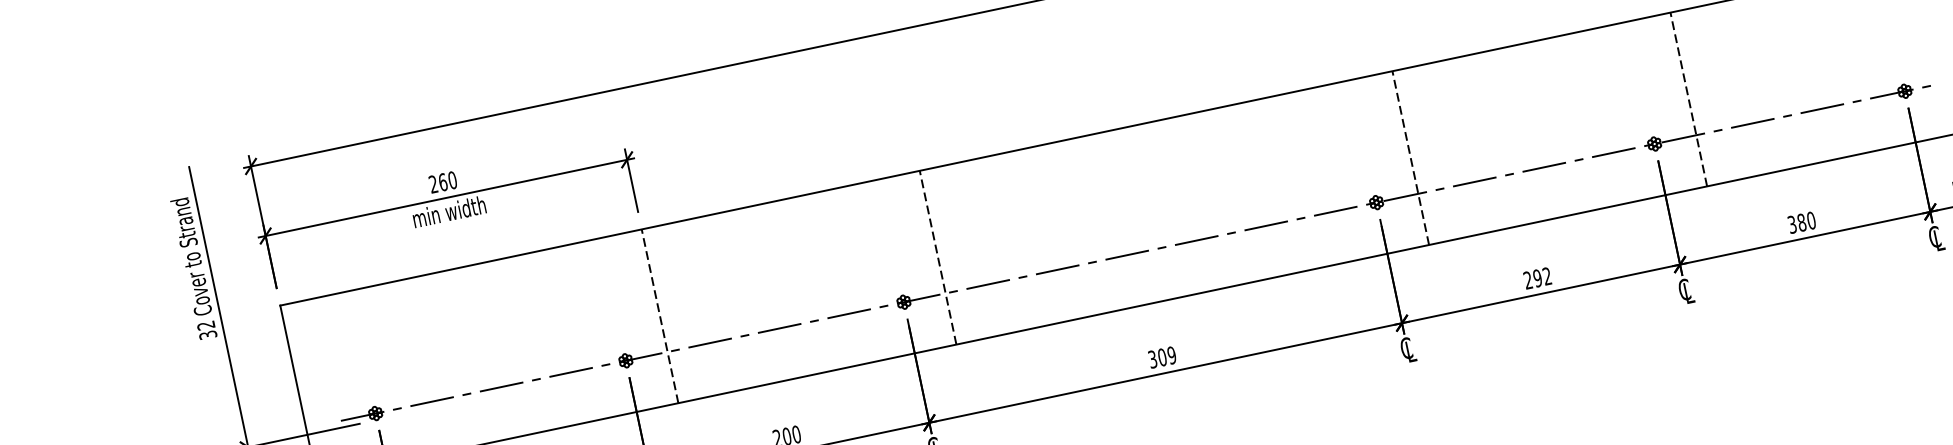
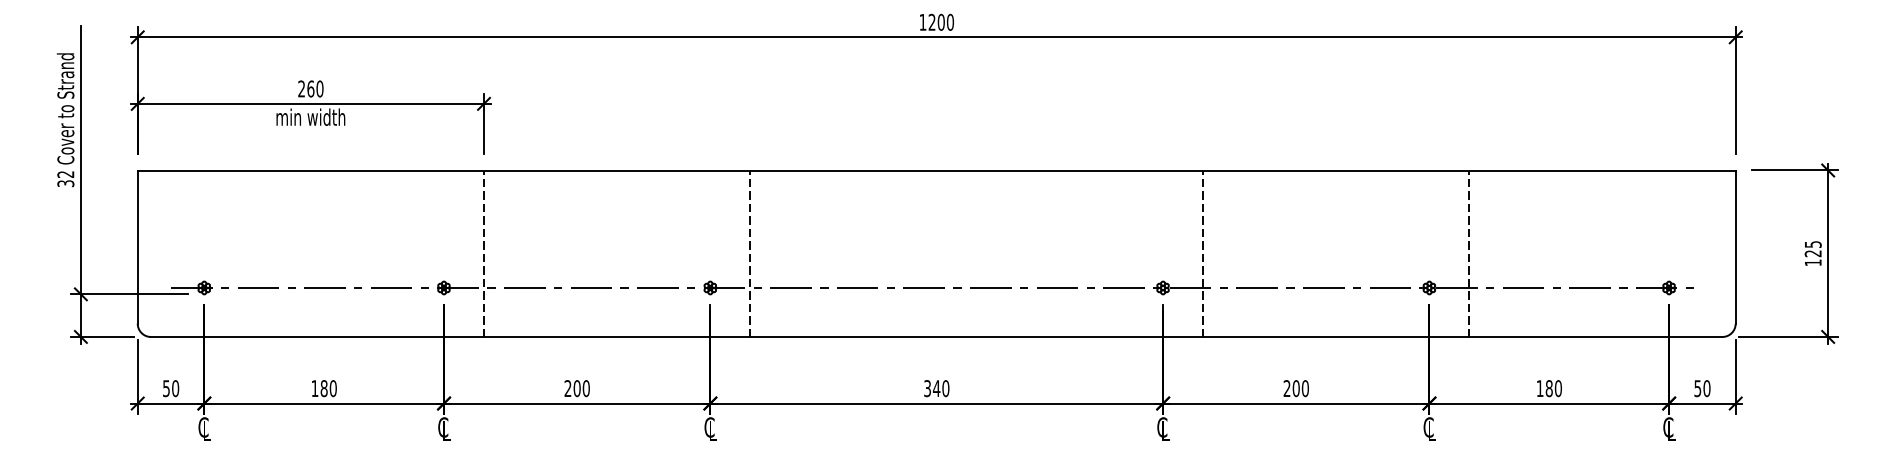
text: (1791, 224) -> (1539, 388), 380 -> 180
text: (1542, 277) -> (1300, 388), 292 -> 200
text: (1166, 356) -> (940, 388), 309 -> 340

